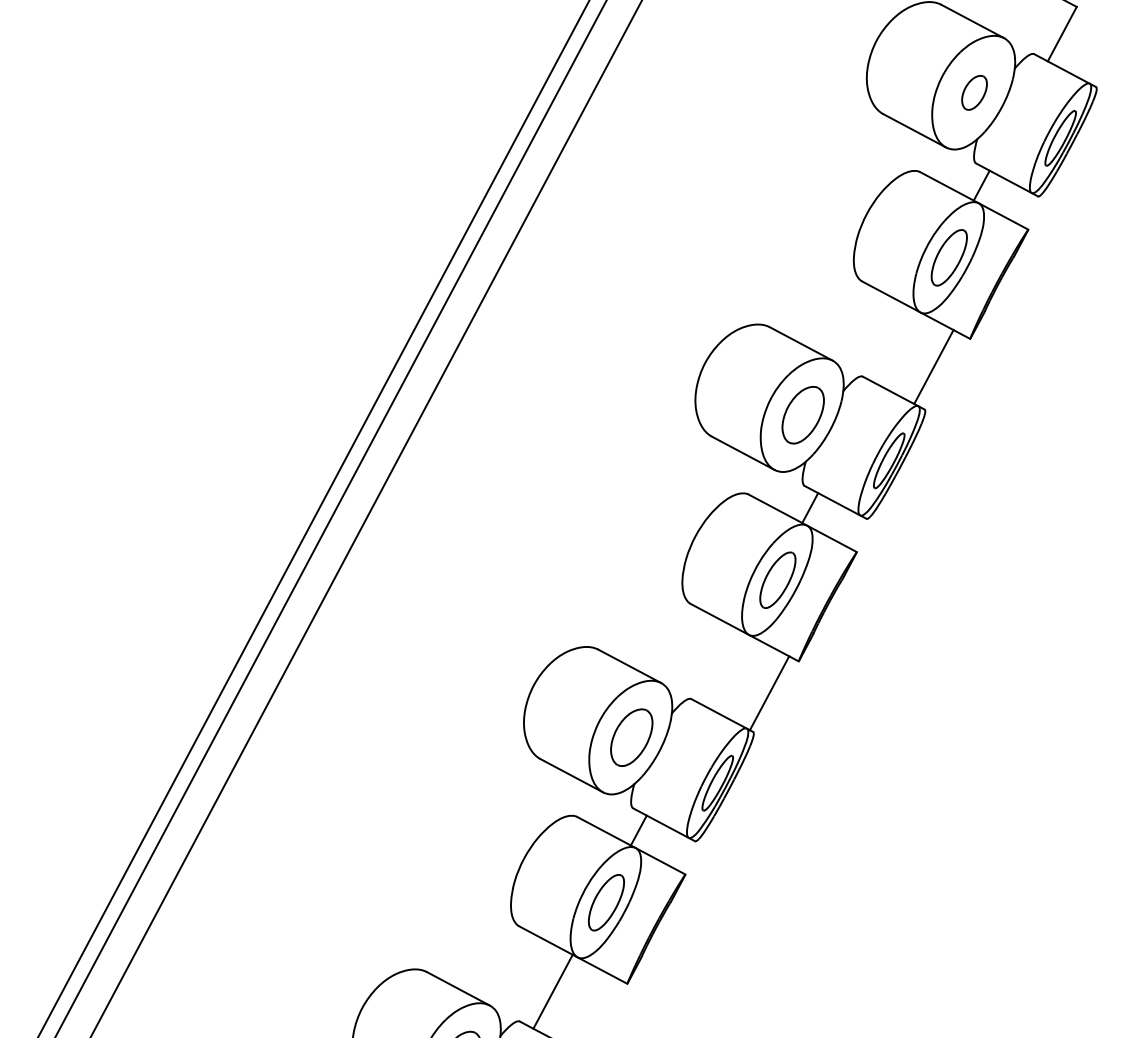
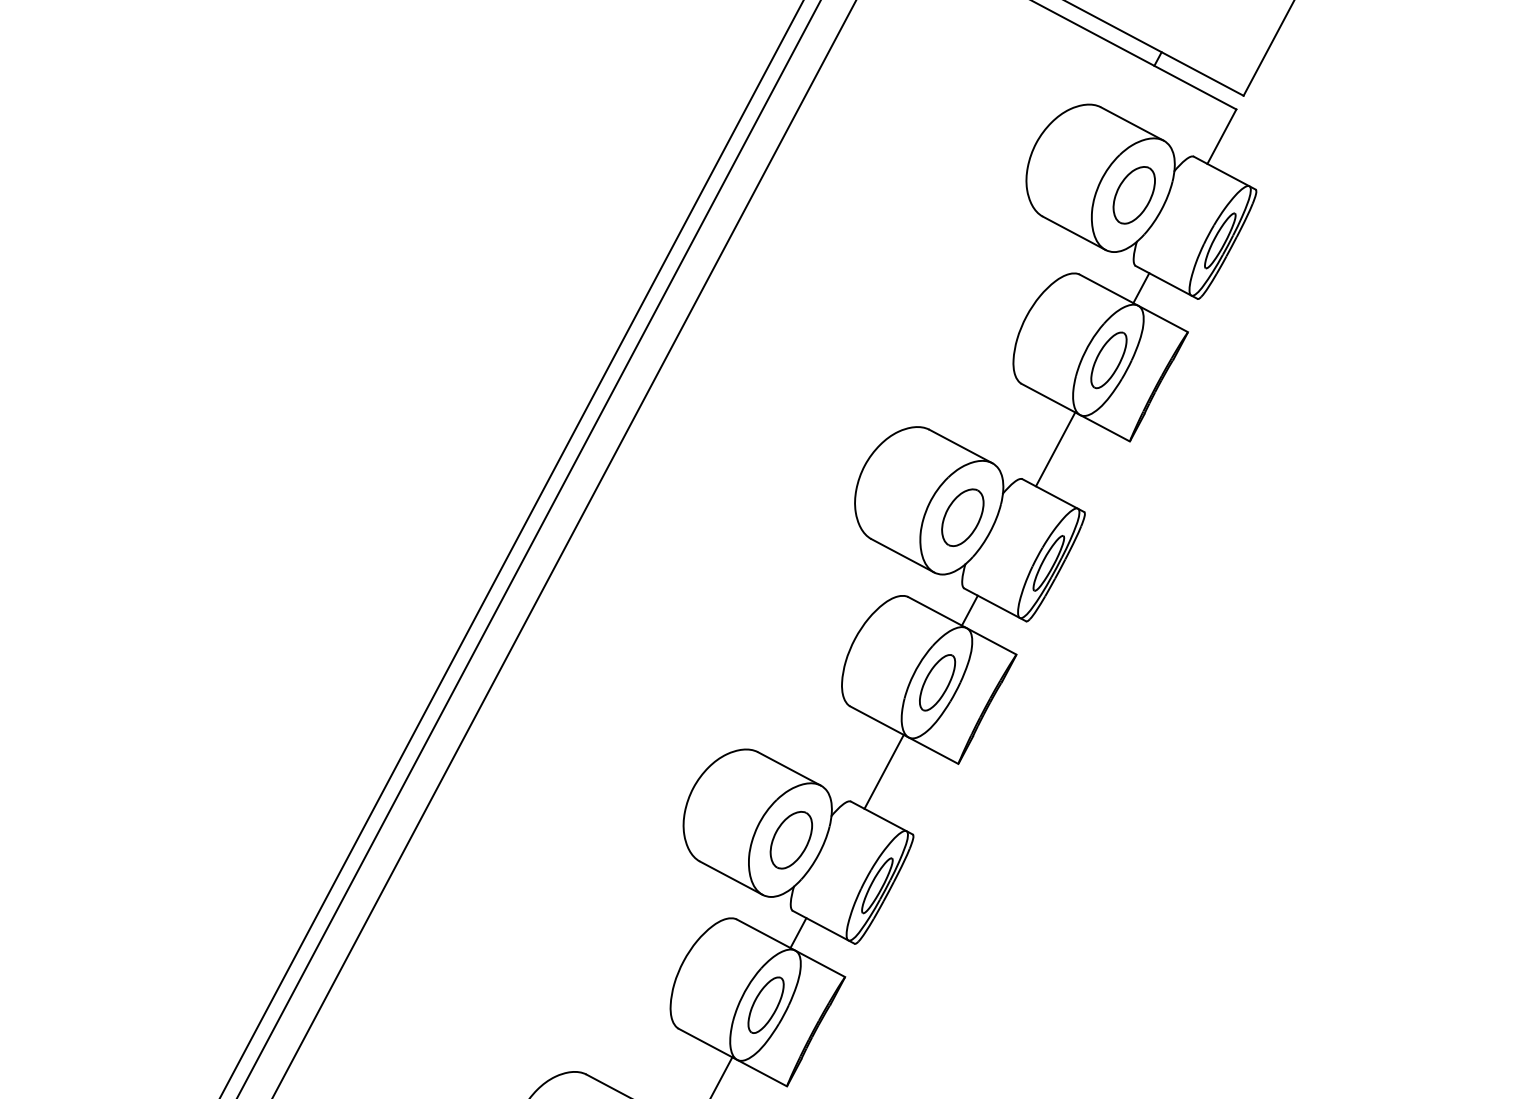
part: (973, 92) -> (1133, 195), size x1.67
line: (933, 366) -> (1055, 449), moved
line: (768, 692) -> (883, 771), moved

